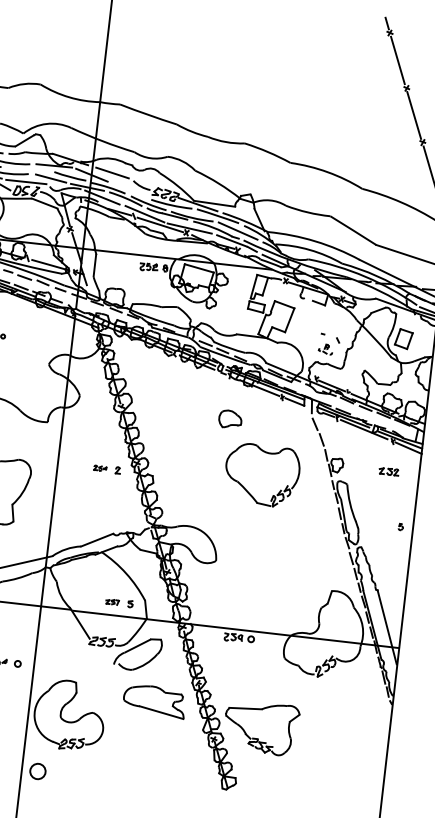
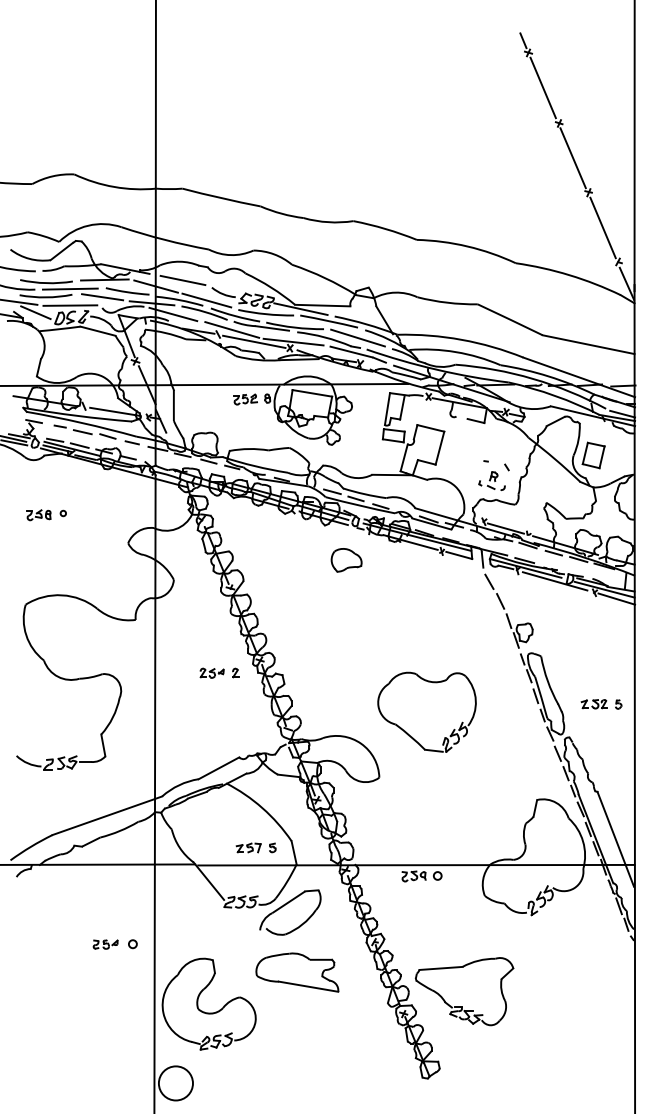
line: (27, 169) -> (69, 288), added
line: (128, 189) -> (206, 300), added
part: (325, 348) -> (491, 480), size x1.43
part: (230, 419) -> (346, 560), moved
part: (99, 467) -> (211, 672), size x1.43
part: (388, 471) -> (593, 704), moved
part: (245, 487) -> (406, 731), moved
part: (112, 601) -> (248, 847), size x1.43
part: (154, 701) -> (297, 972), moved
circle: (37, 771) -> (175, 1083), size x1.67

